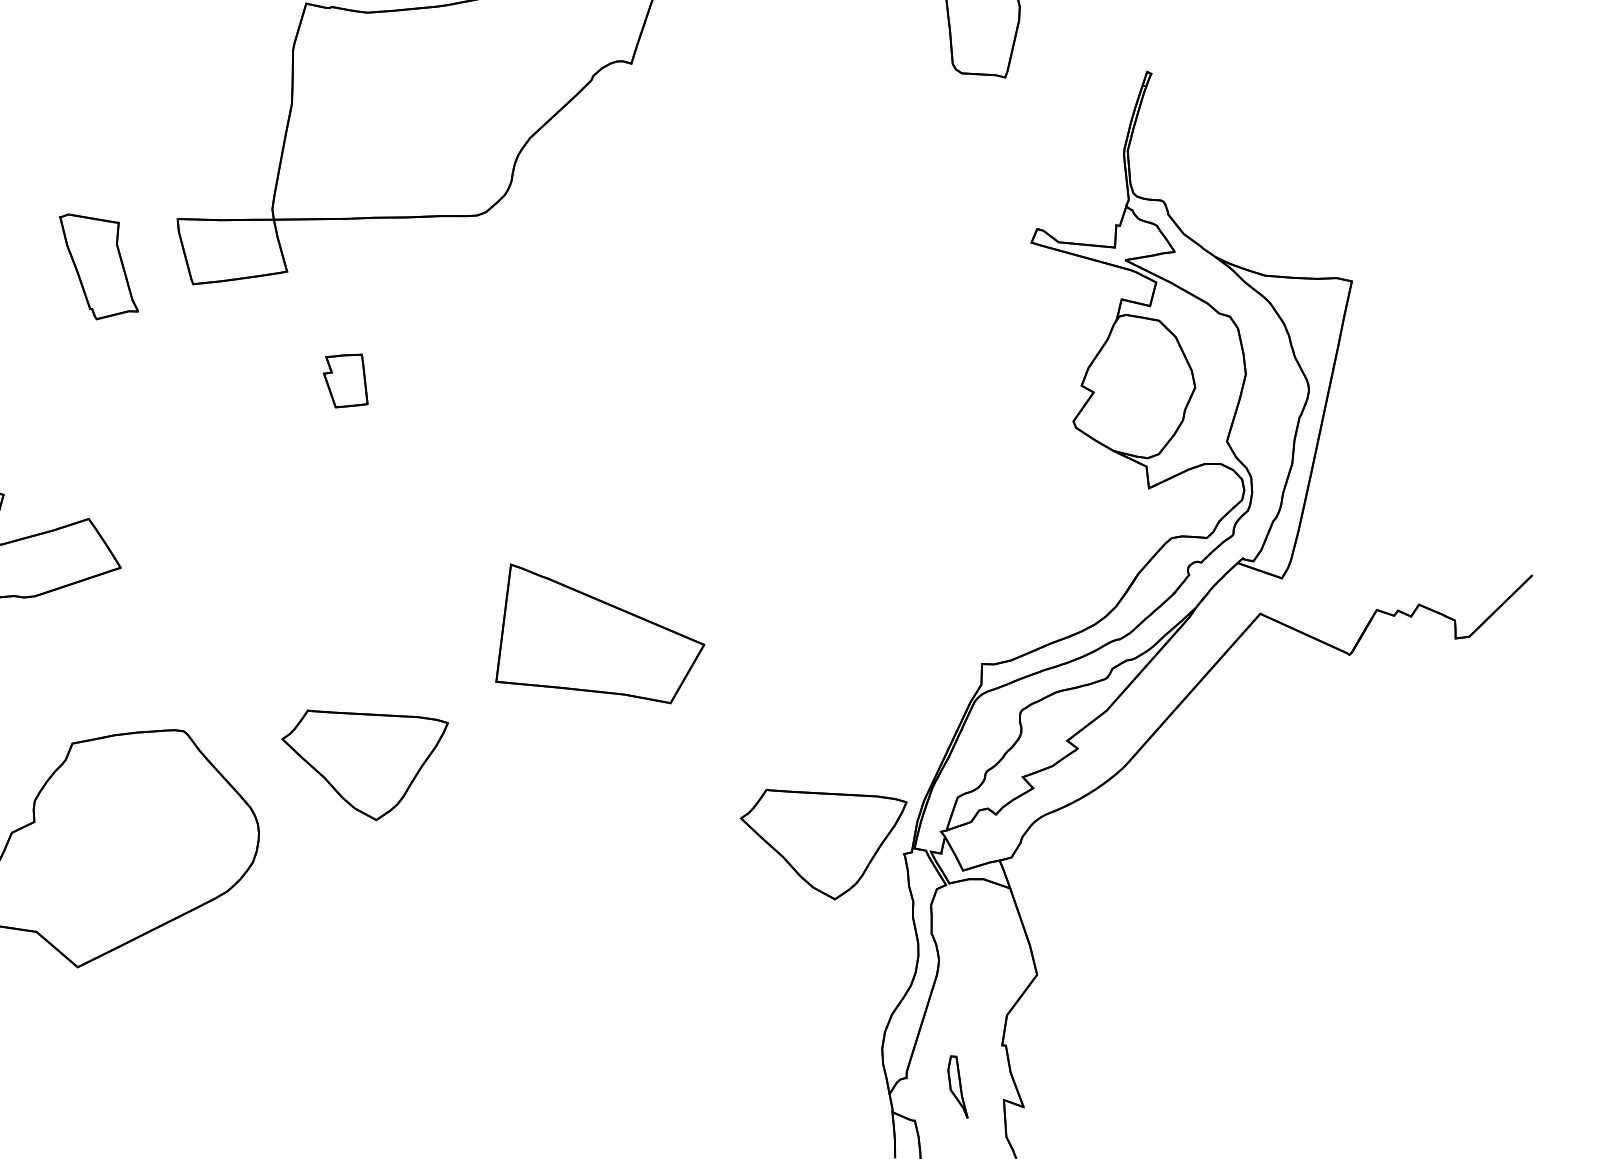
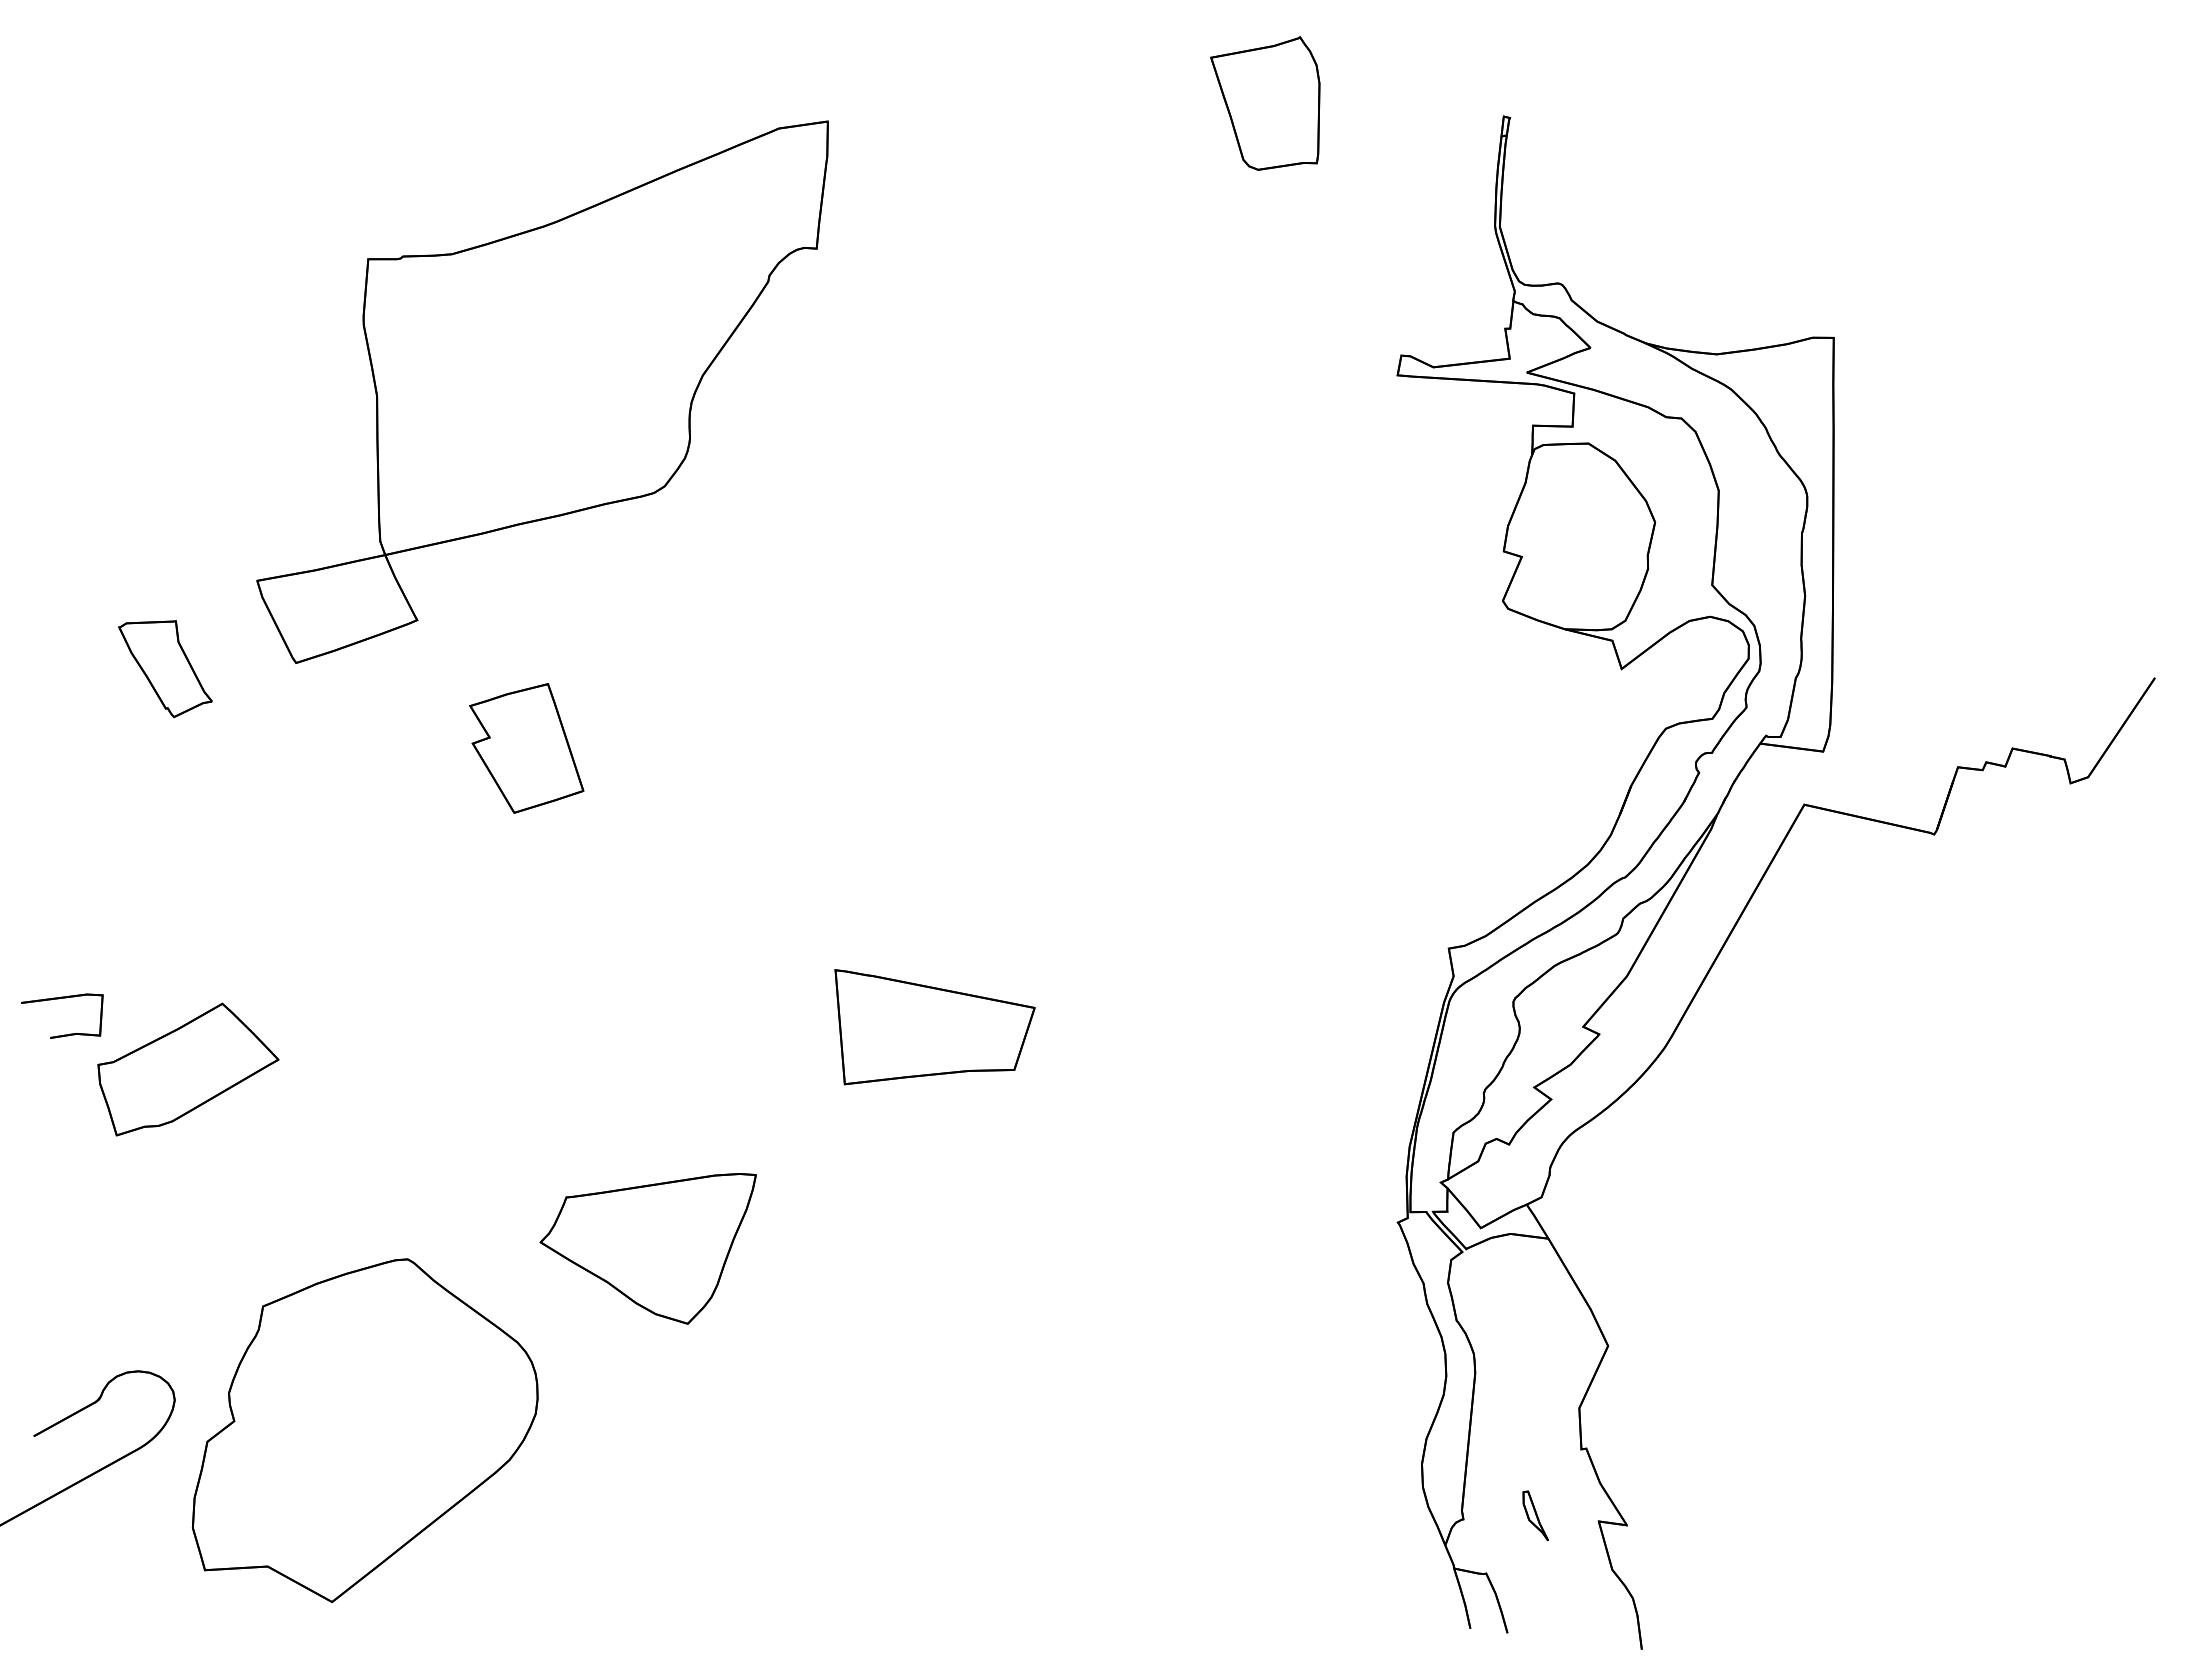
part: (98, 268) -> (165, 668), size x0.71
part: (346, 380) -> (526, 748), size x1.67
part: (599, 643) -> (934, 1027), size x0.71
part: (817, 838) -> (1278, 1226), removed
part: (959, 1086) -> (1535, 1515), size x0.62

